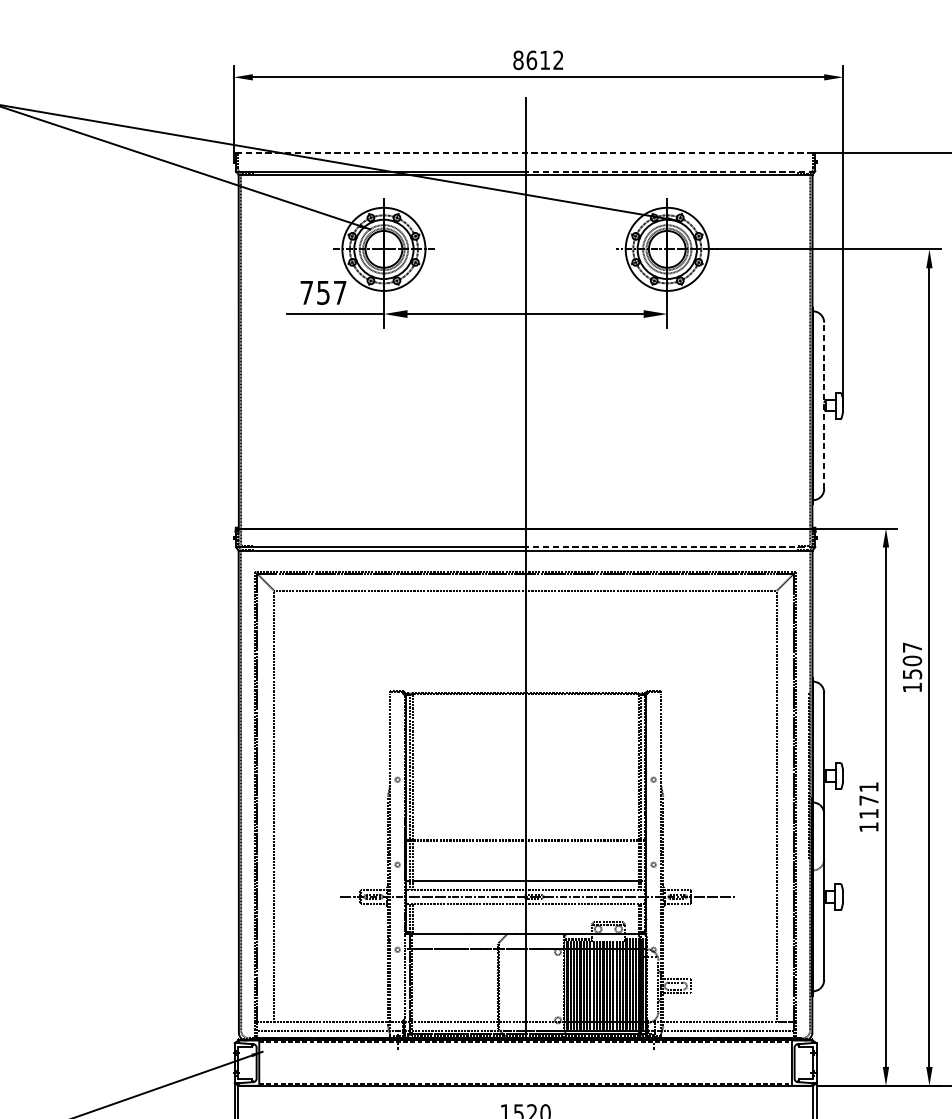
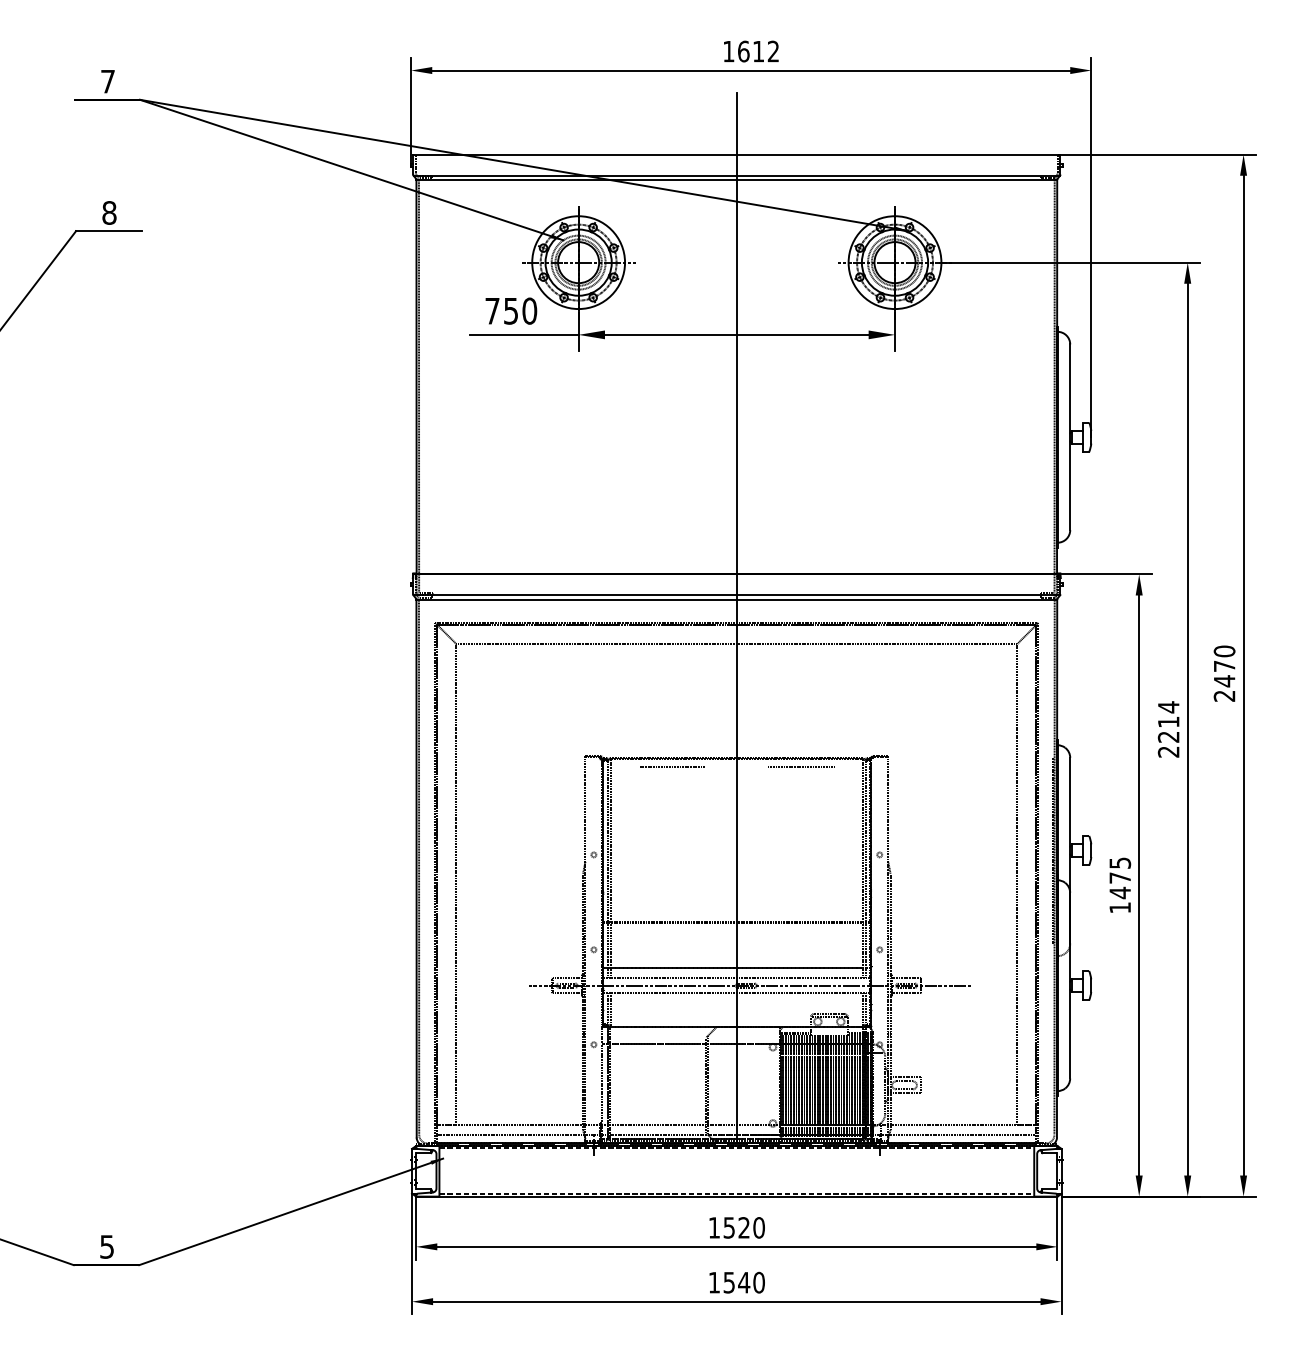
text: (518, 60) -> (728, 51), 8612 -> 1612
line: (525, 152) -> (736, 154), dashed -> solid
line: (670, 171) -> (898, 175), dashed -> solid
text: (339, 292) -> (529, 310), 757 -> 750
line: (824, 405) -> (1070, 437), dashed -> solid
line: (670, 547) -> (898, 595), dashed -> solid
text: (912, 667) -> (1168, 729), 1507 -> 2214
line: (467, 701) -> (671, 767), added
line: (583, 701) -> (801, 767), added
text: (869, 800) -> (1120, 878), 1171 -> 1475

